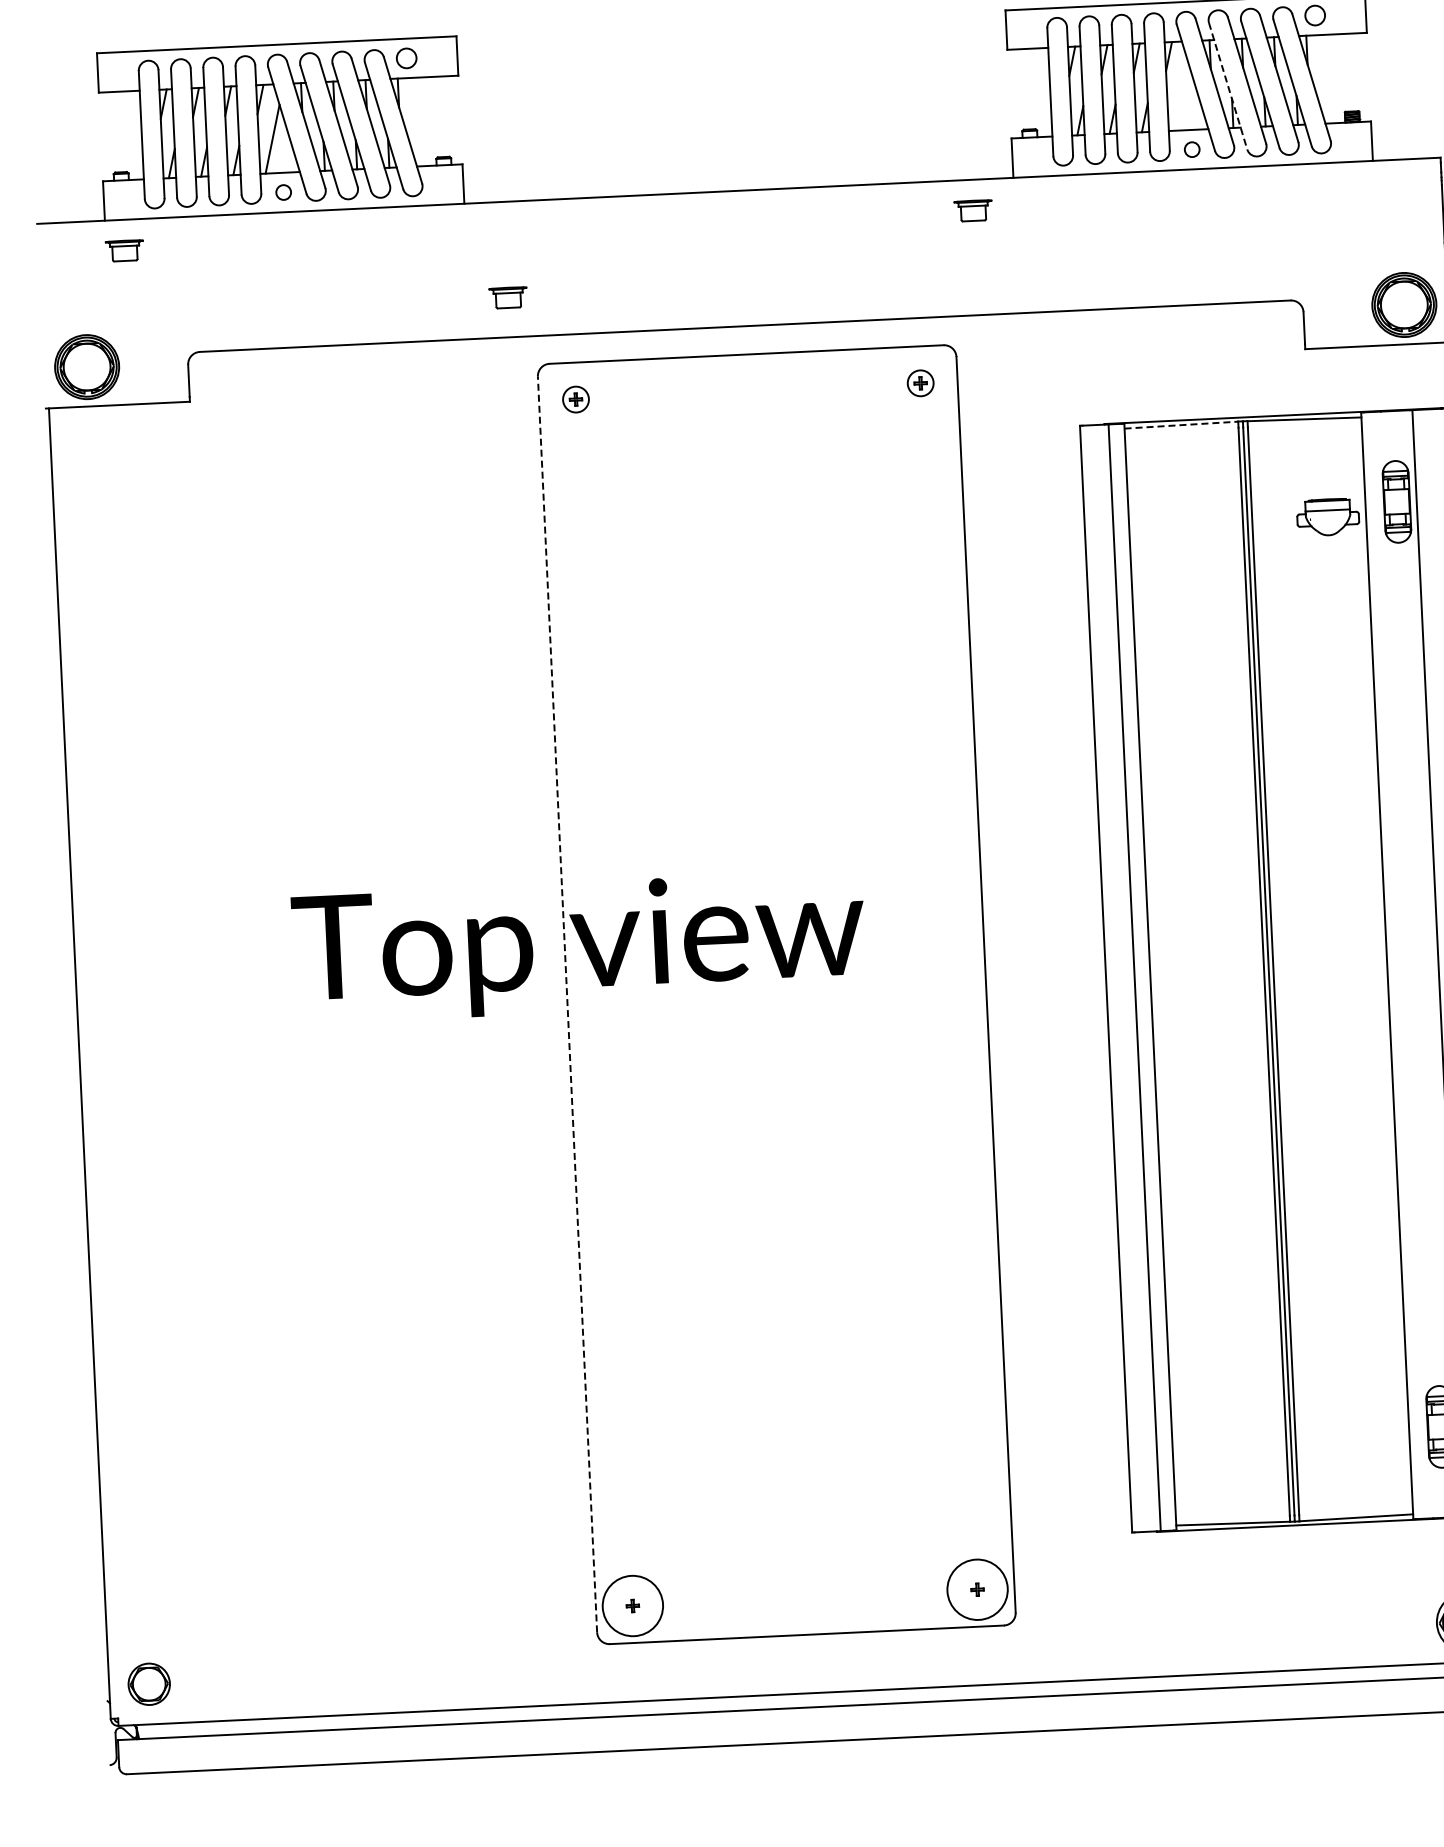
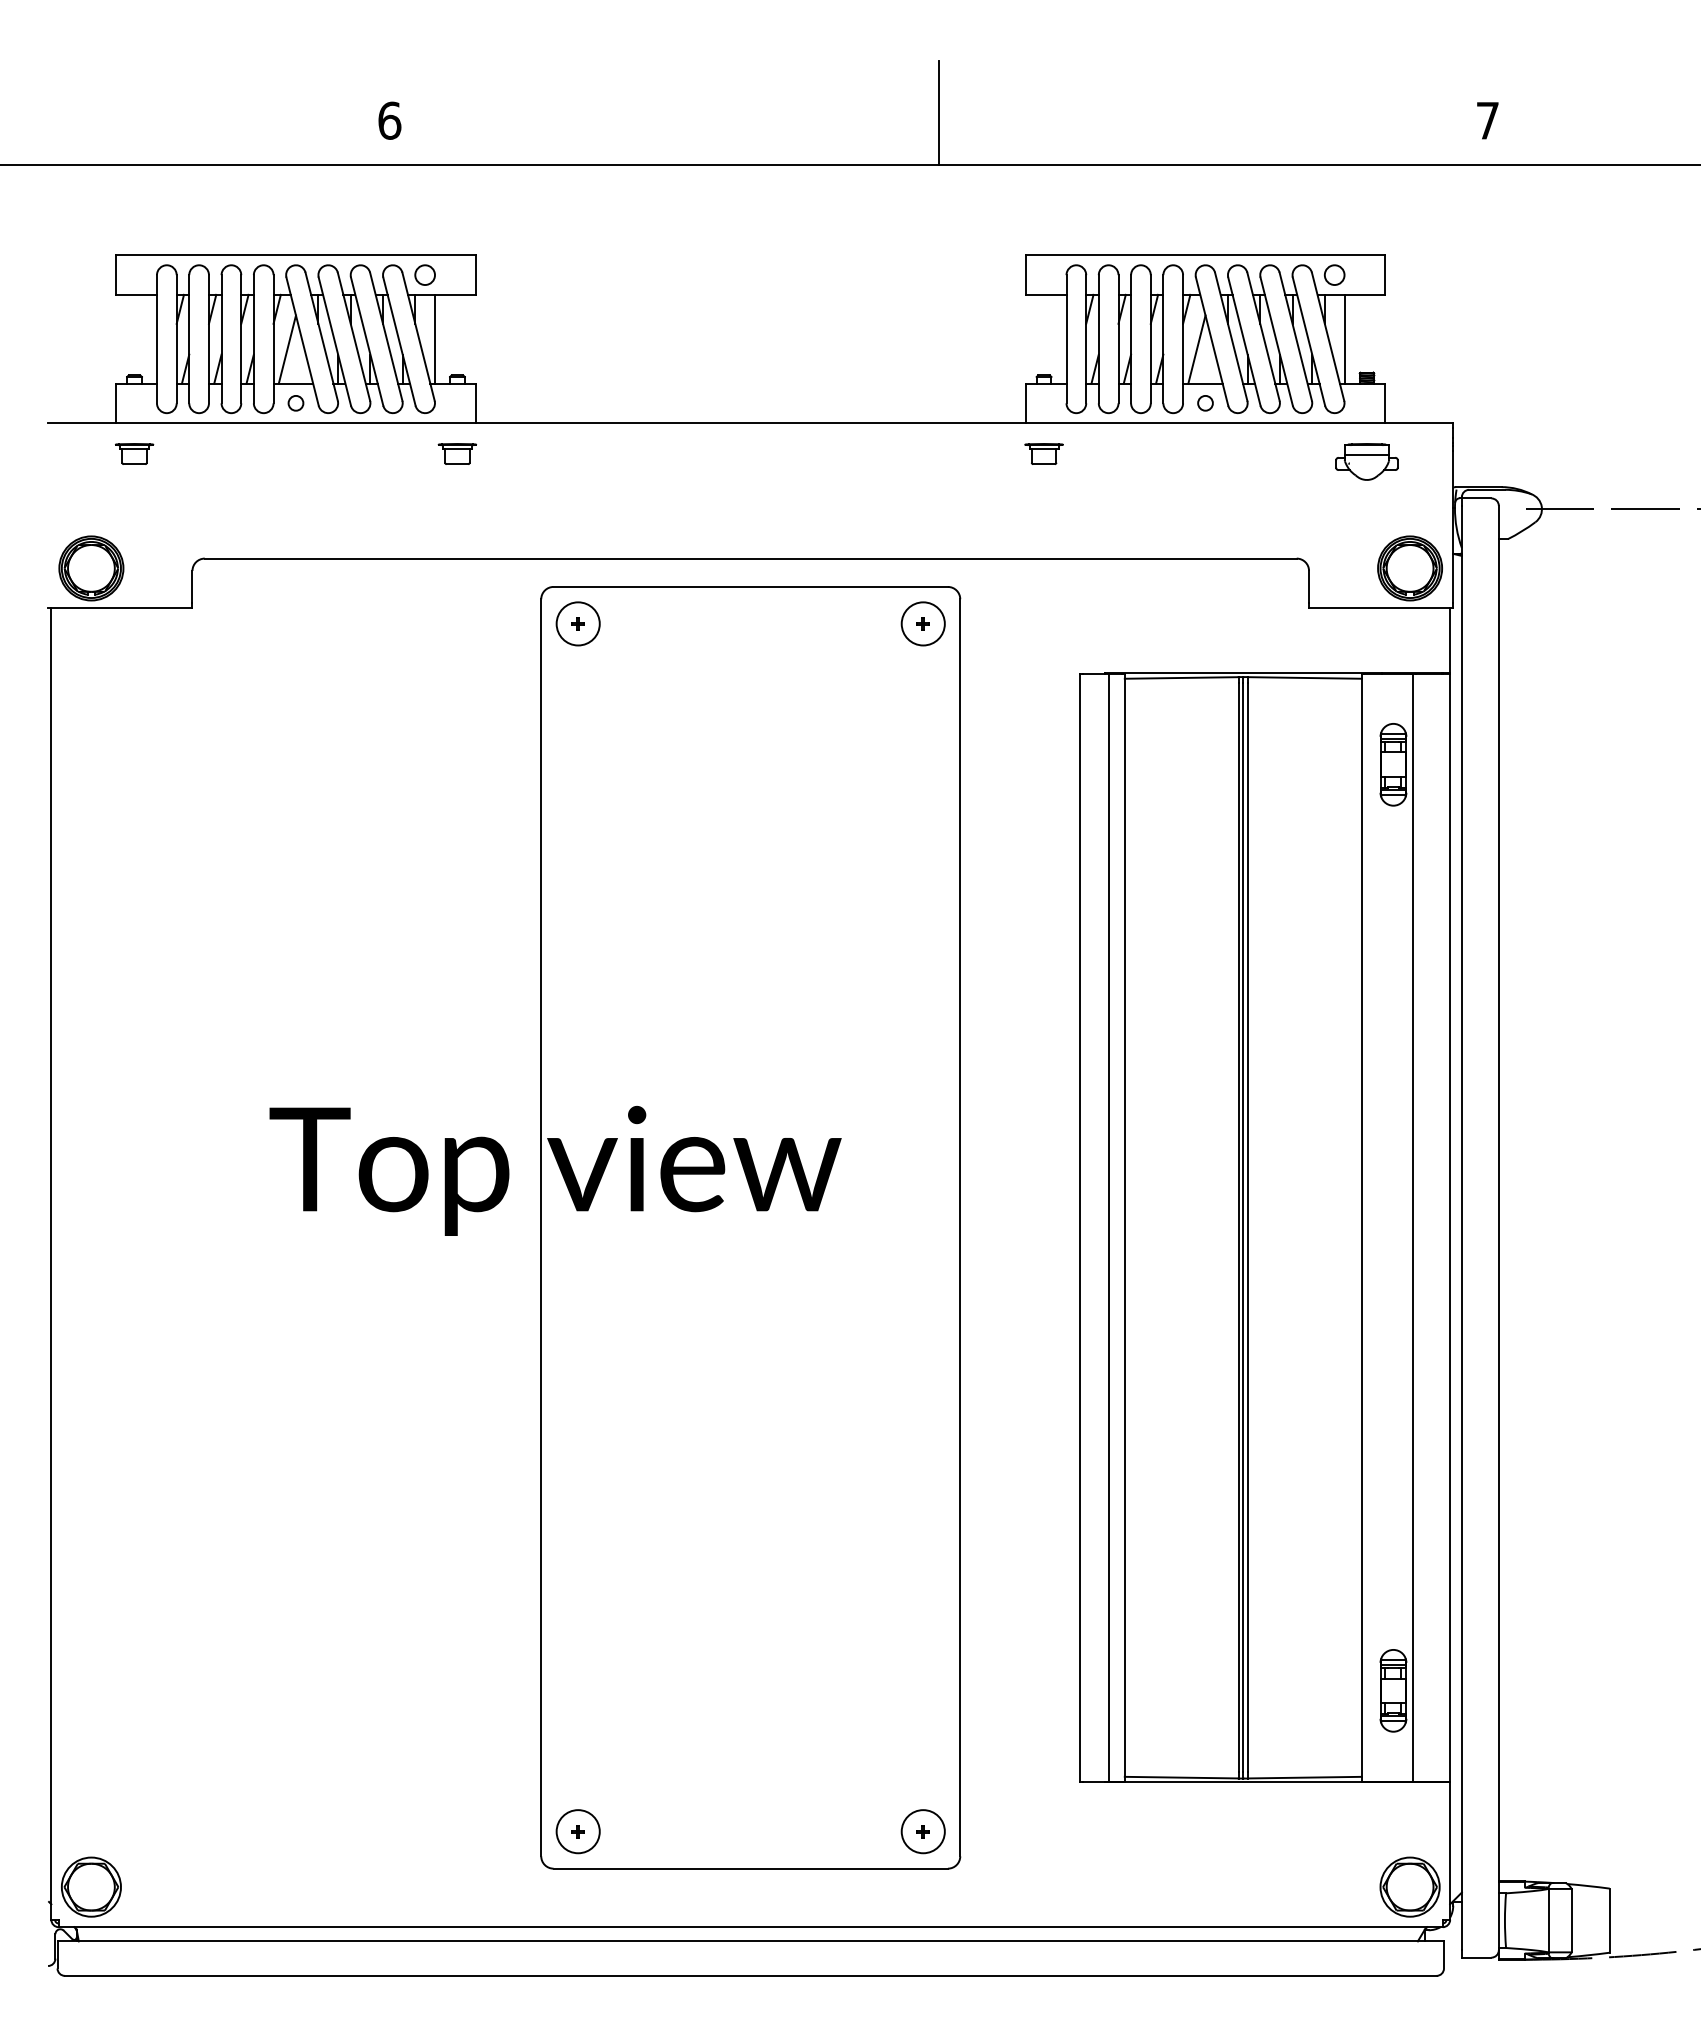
line: (1327, 78) -> (1344, 338), added
line: (1228, 87) -> (1244, 342), dashed -> solid
line: (1180, 96) -> (1196, 349), added
line: (420, 121) -> (435, 338), added
part: (972, 210) -> (1043, 453), moved
part: (507, 297) -> (456, 453), moved
circle: (919, 382) -> (922, 623), size x1.67
circle: (575, 399) -> (577, 623), size x1.67
line: (1181, 424) -> (1181, 677), dashed -> solid
part: (1327, 516) -> (1366, 461), moved
line: (567, 1004) -> (541, 1227), dashed -> solid
circle: (976, 1589) -> (922, 1831), size x0.71
circle: (632, 1605) -> (577, 1831), size x0.71
part: (149, 1683) -> (91, 1886), size x1.43

